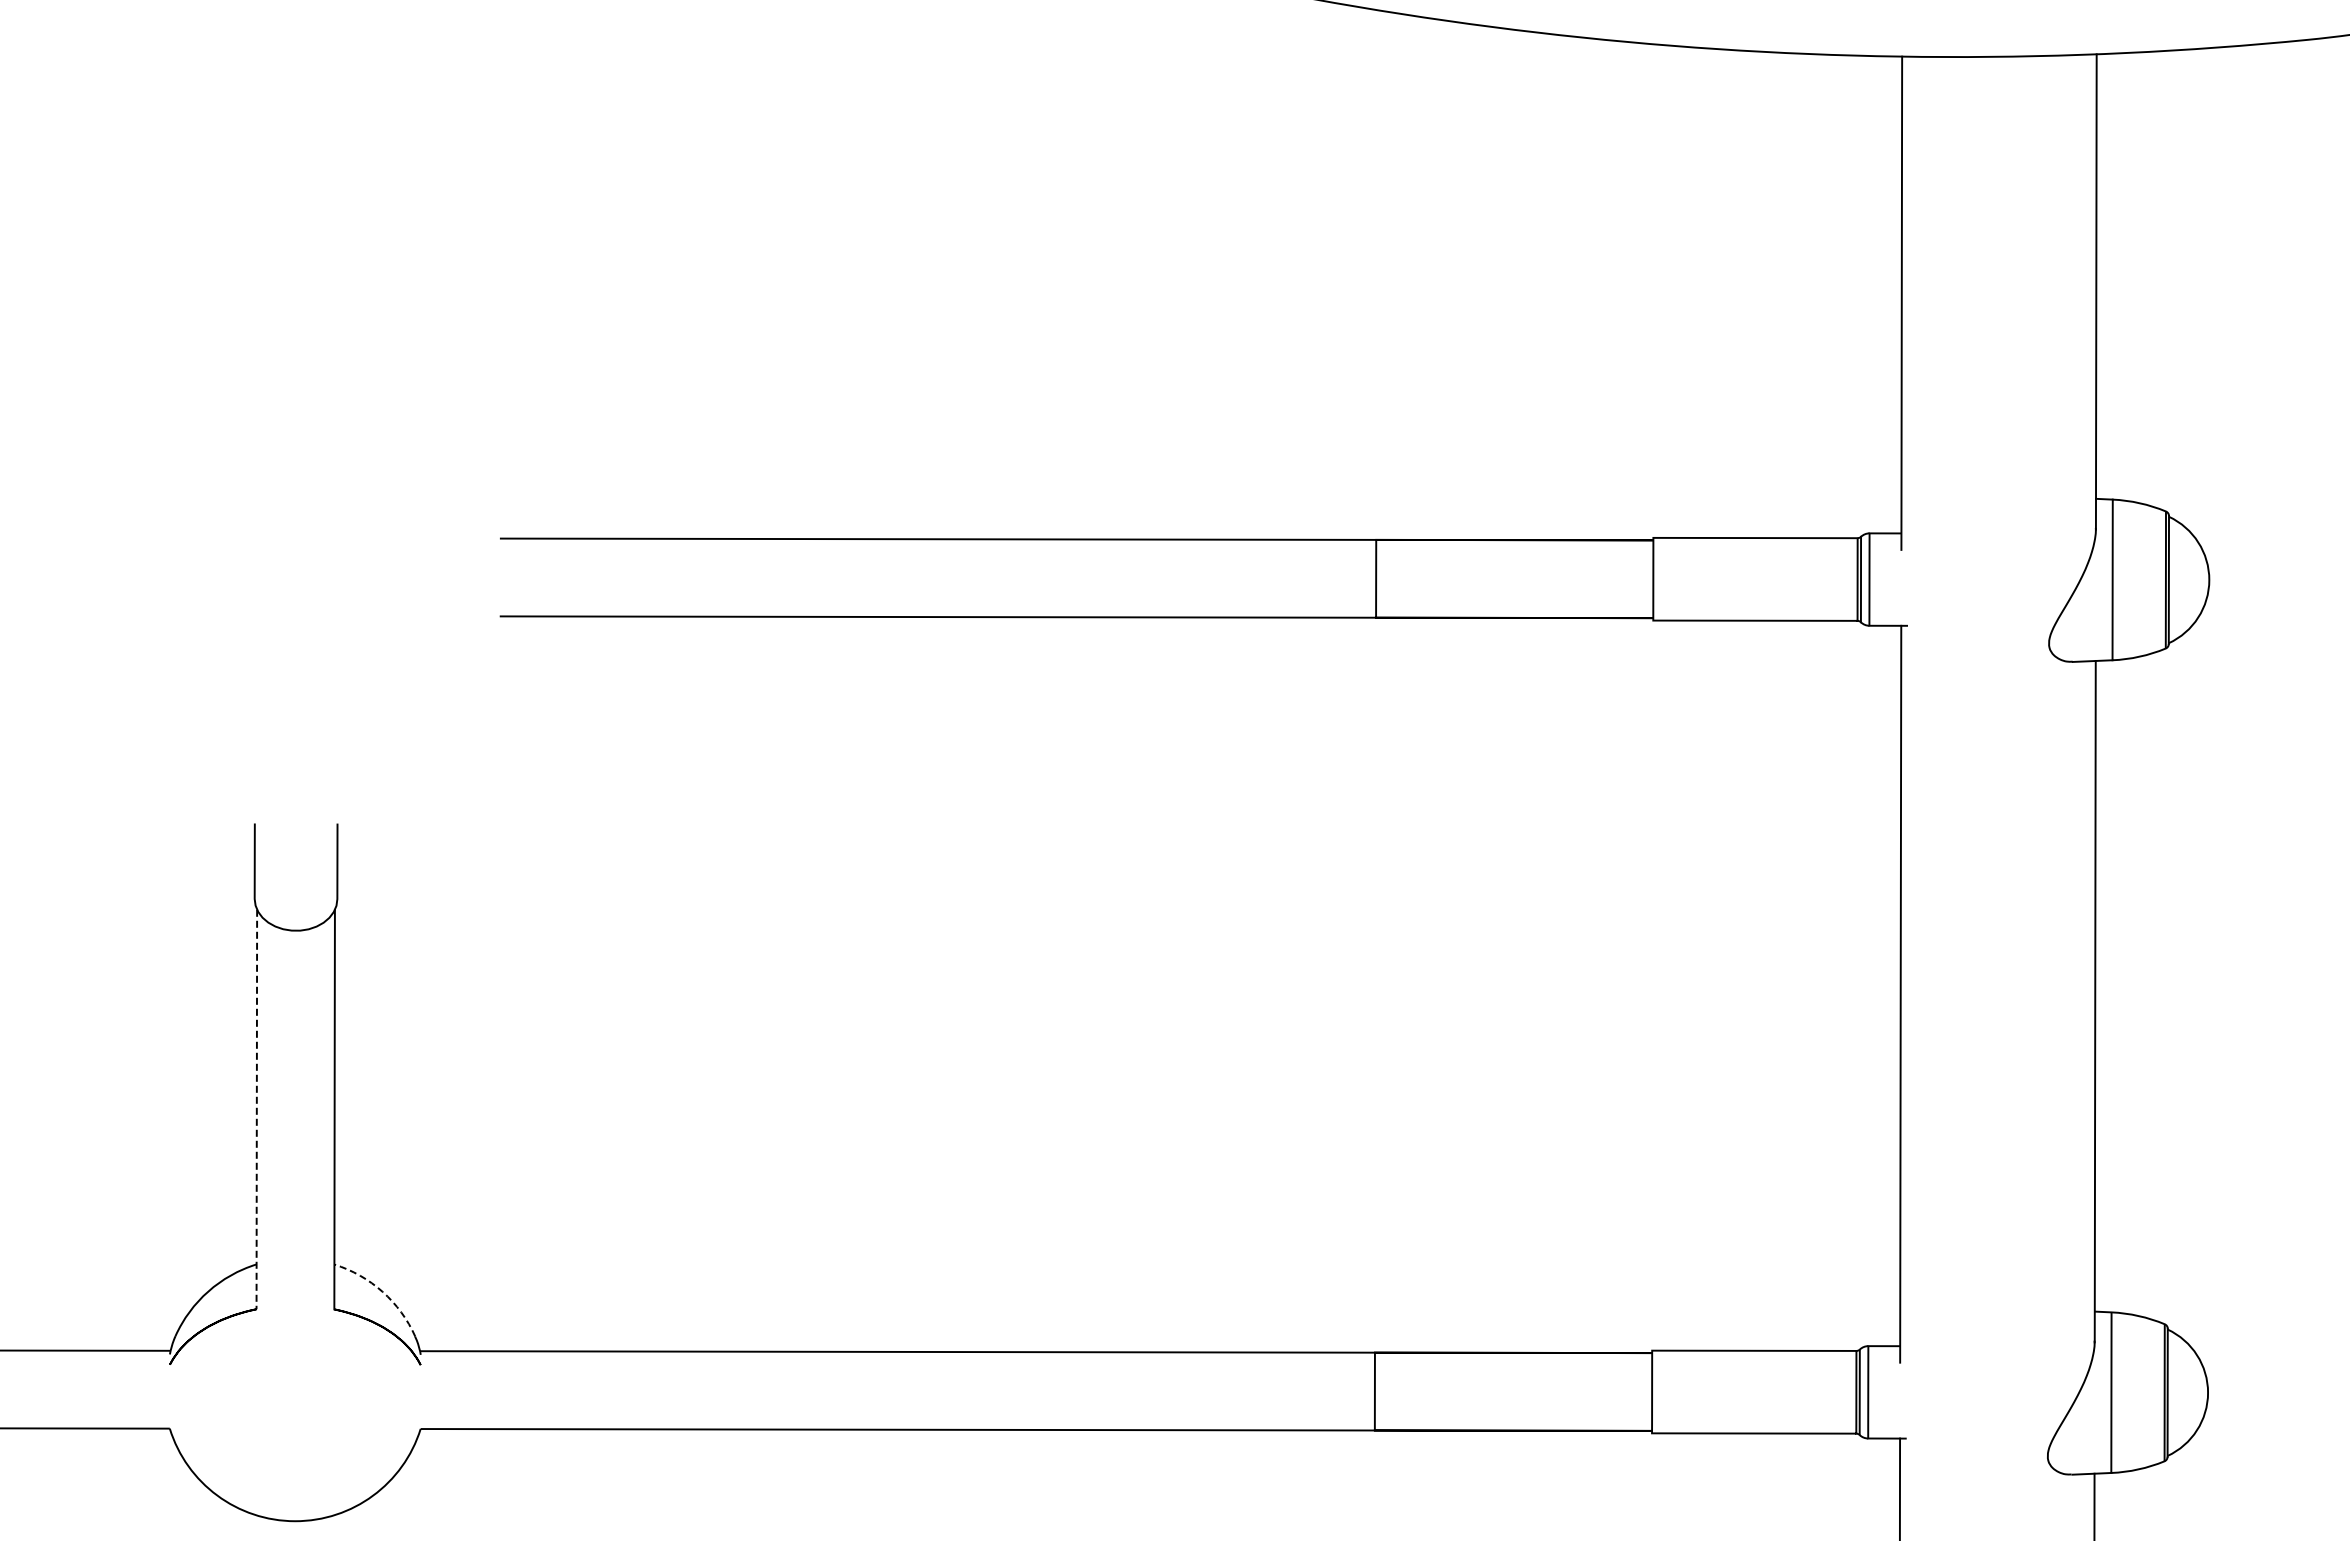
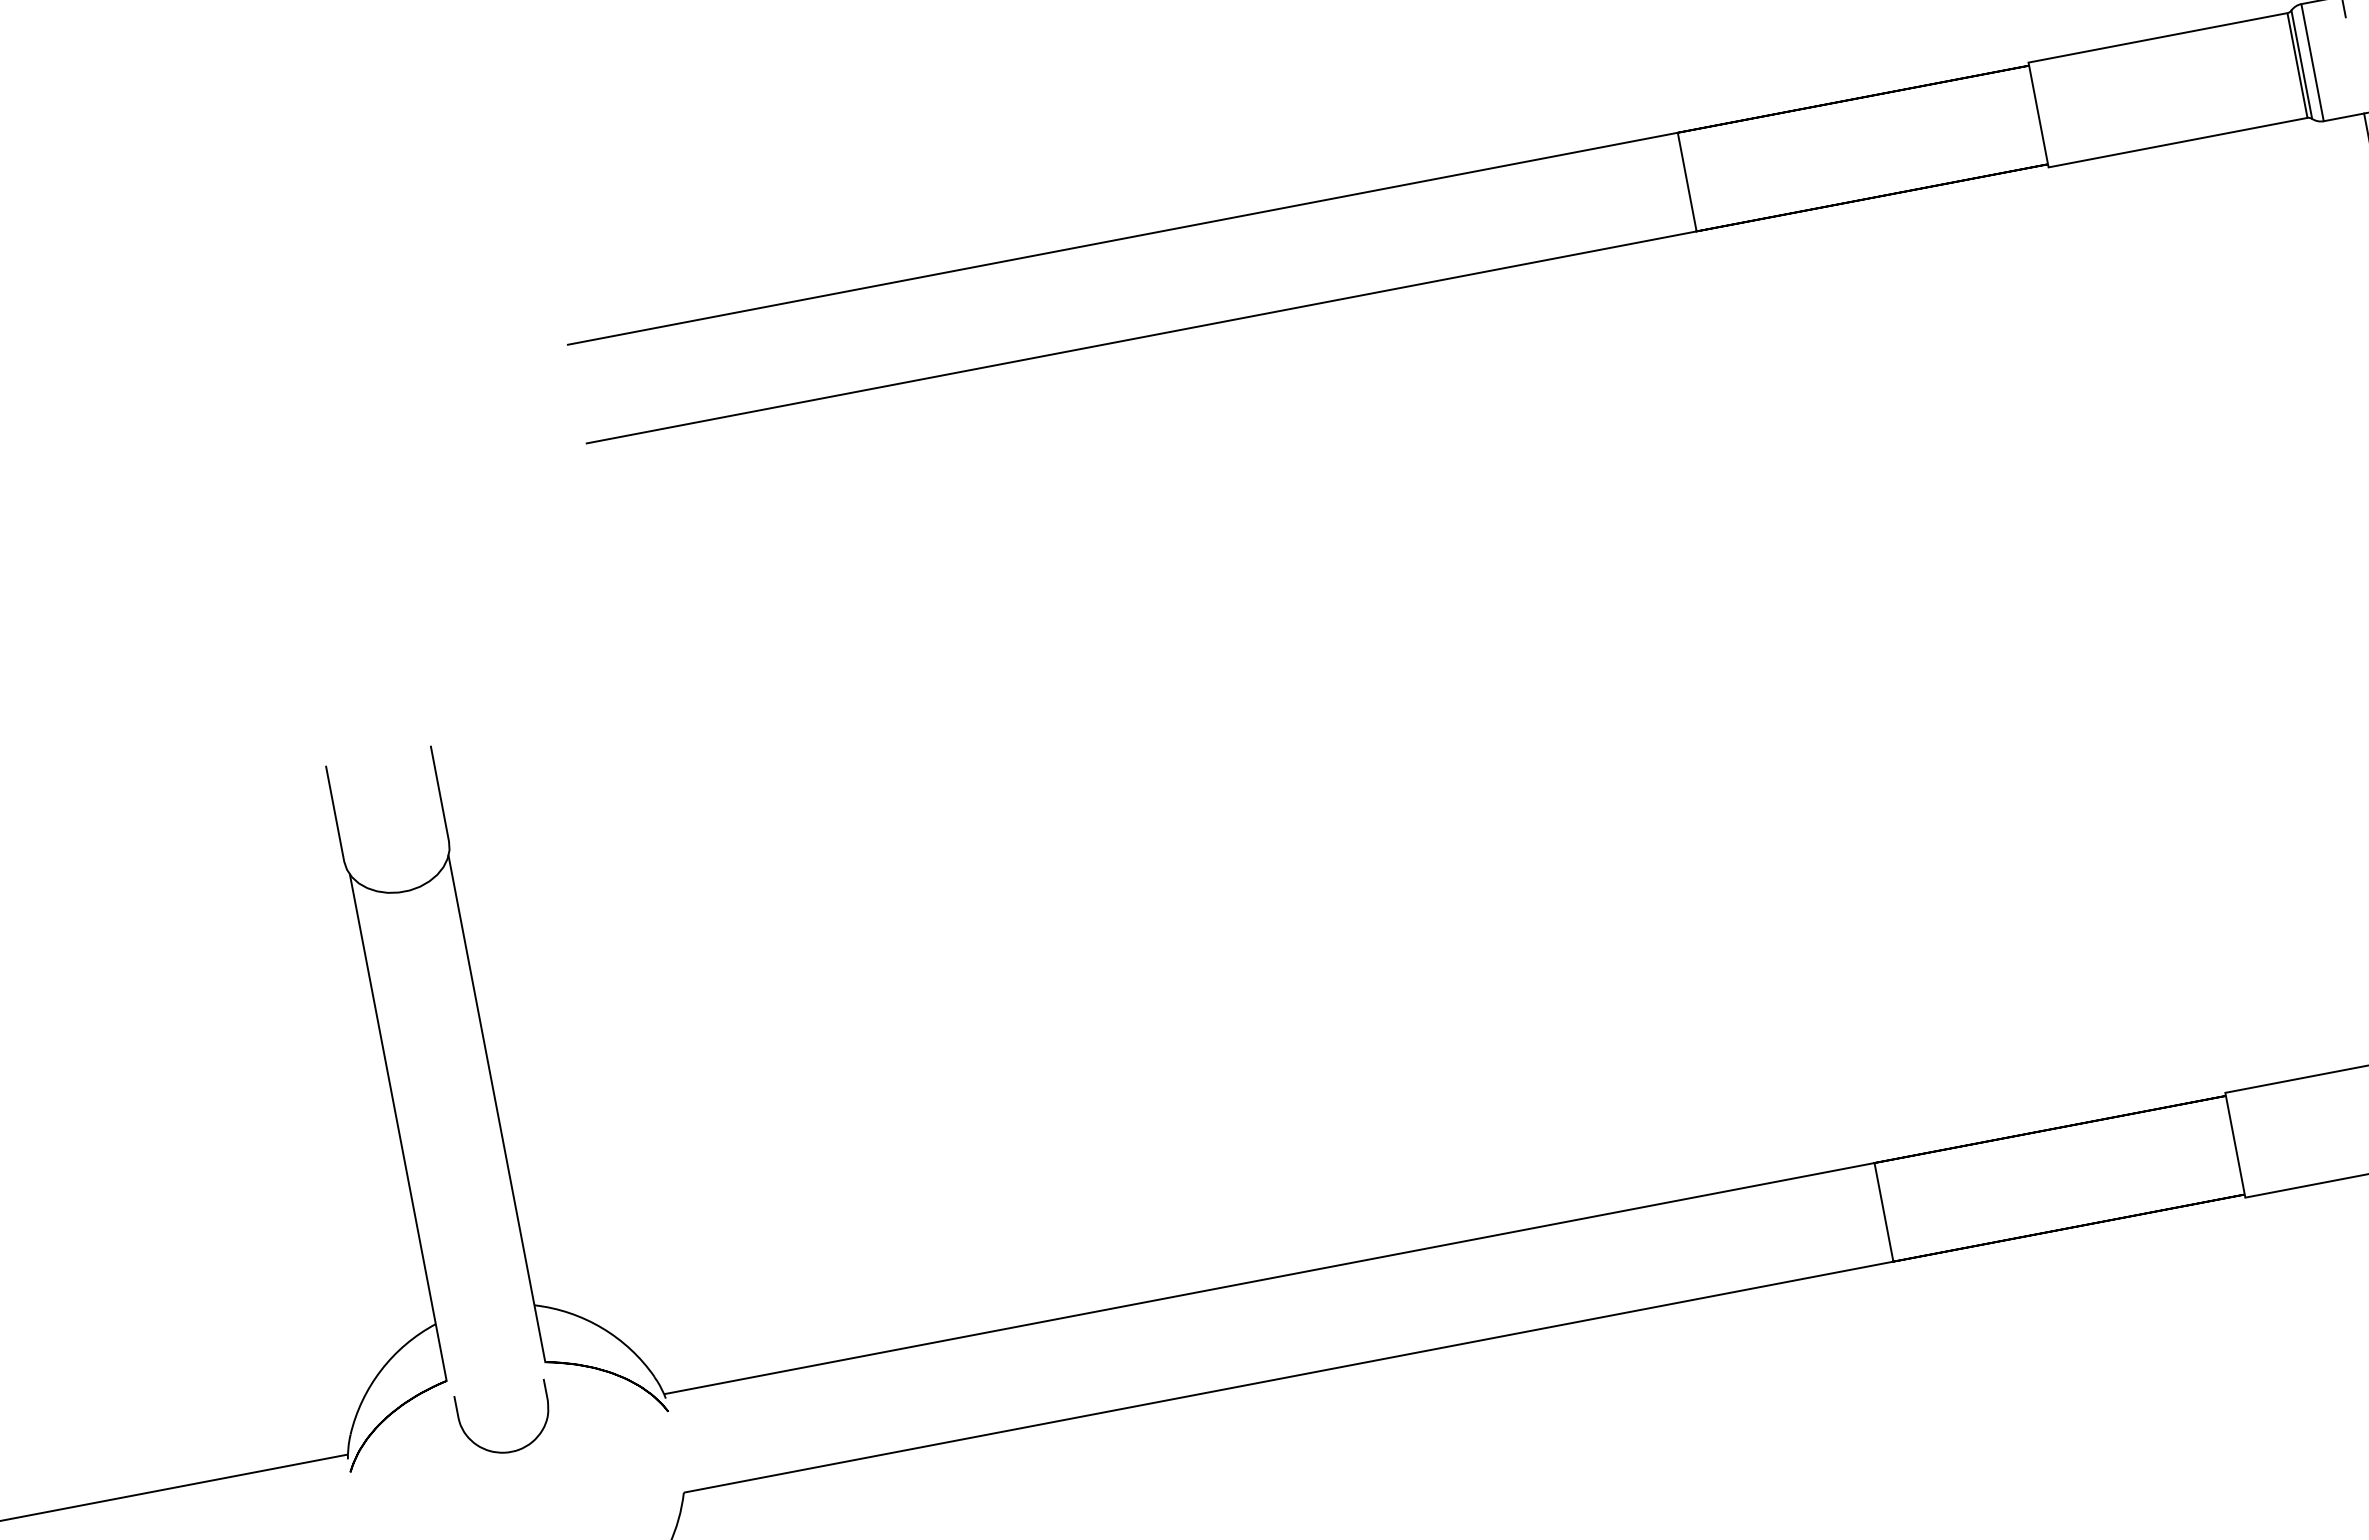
line: (256, 1109) -> (397, 1127), dashed -> solid
arc: (382, 1291) -> (601, 1327), dashed -> solid
curve: (295, 1371) -> (511, 1450), added

